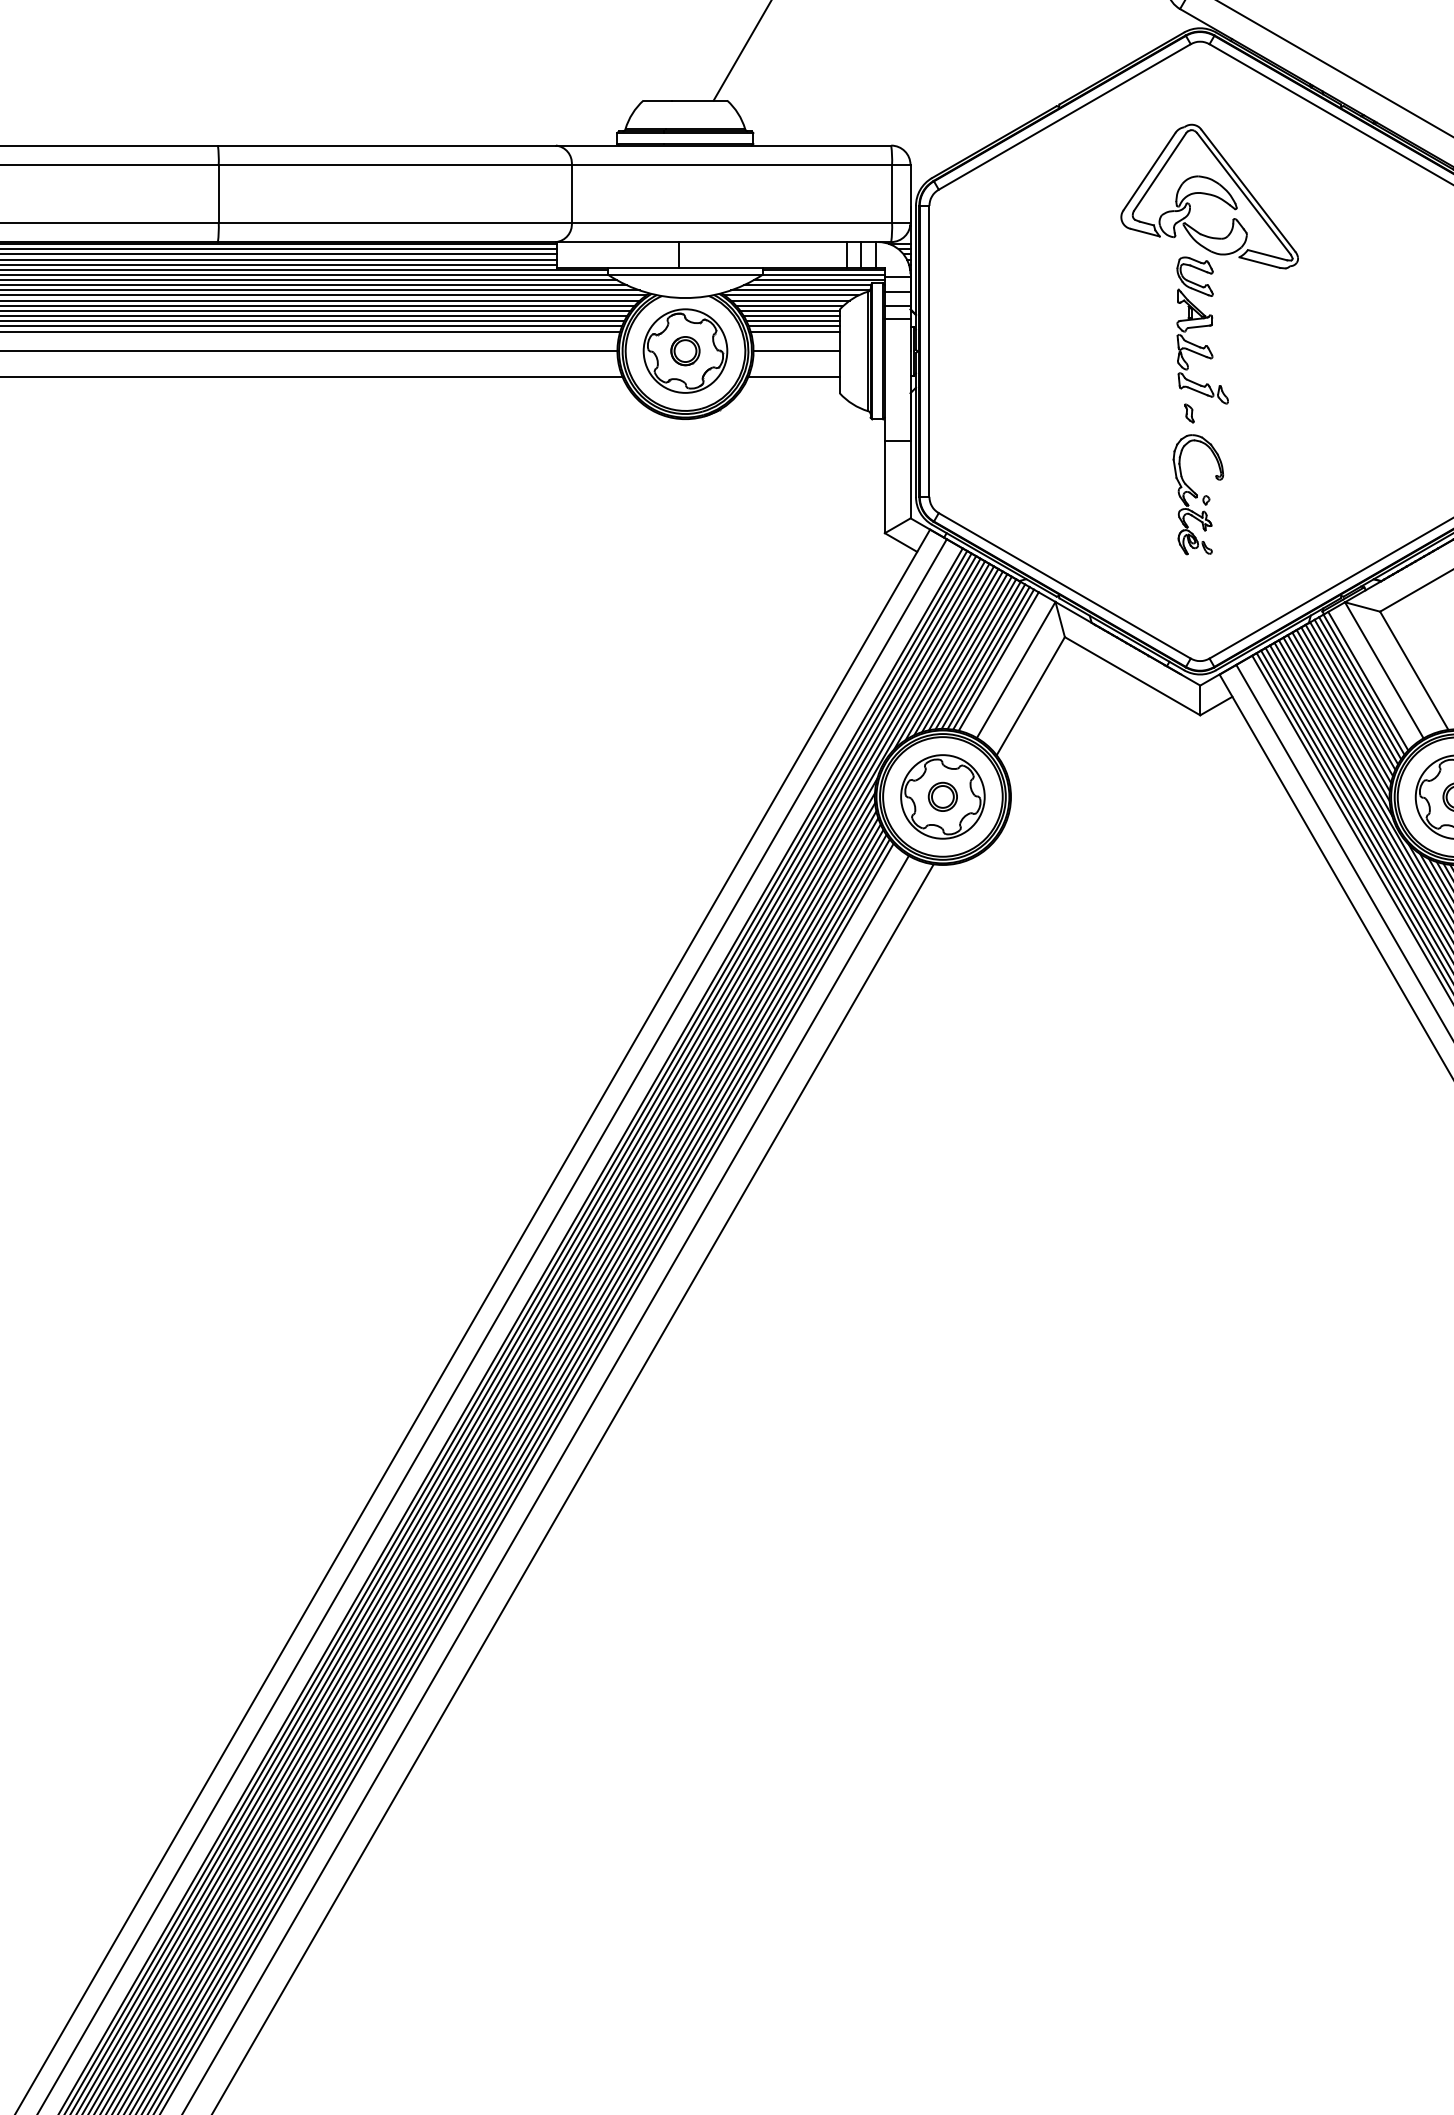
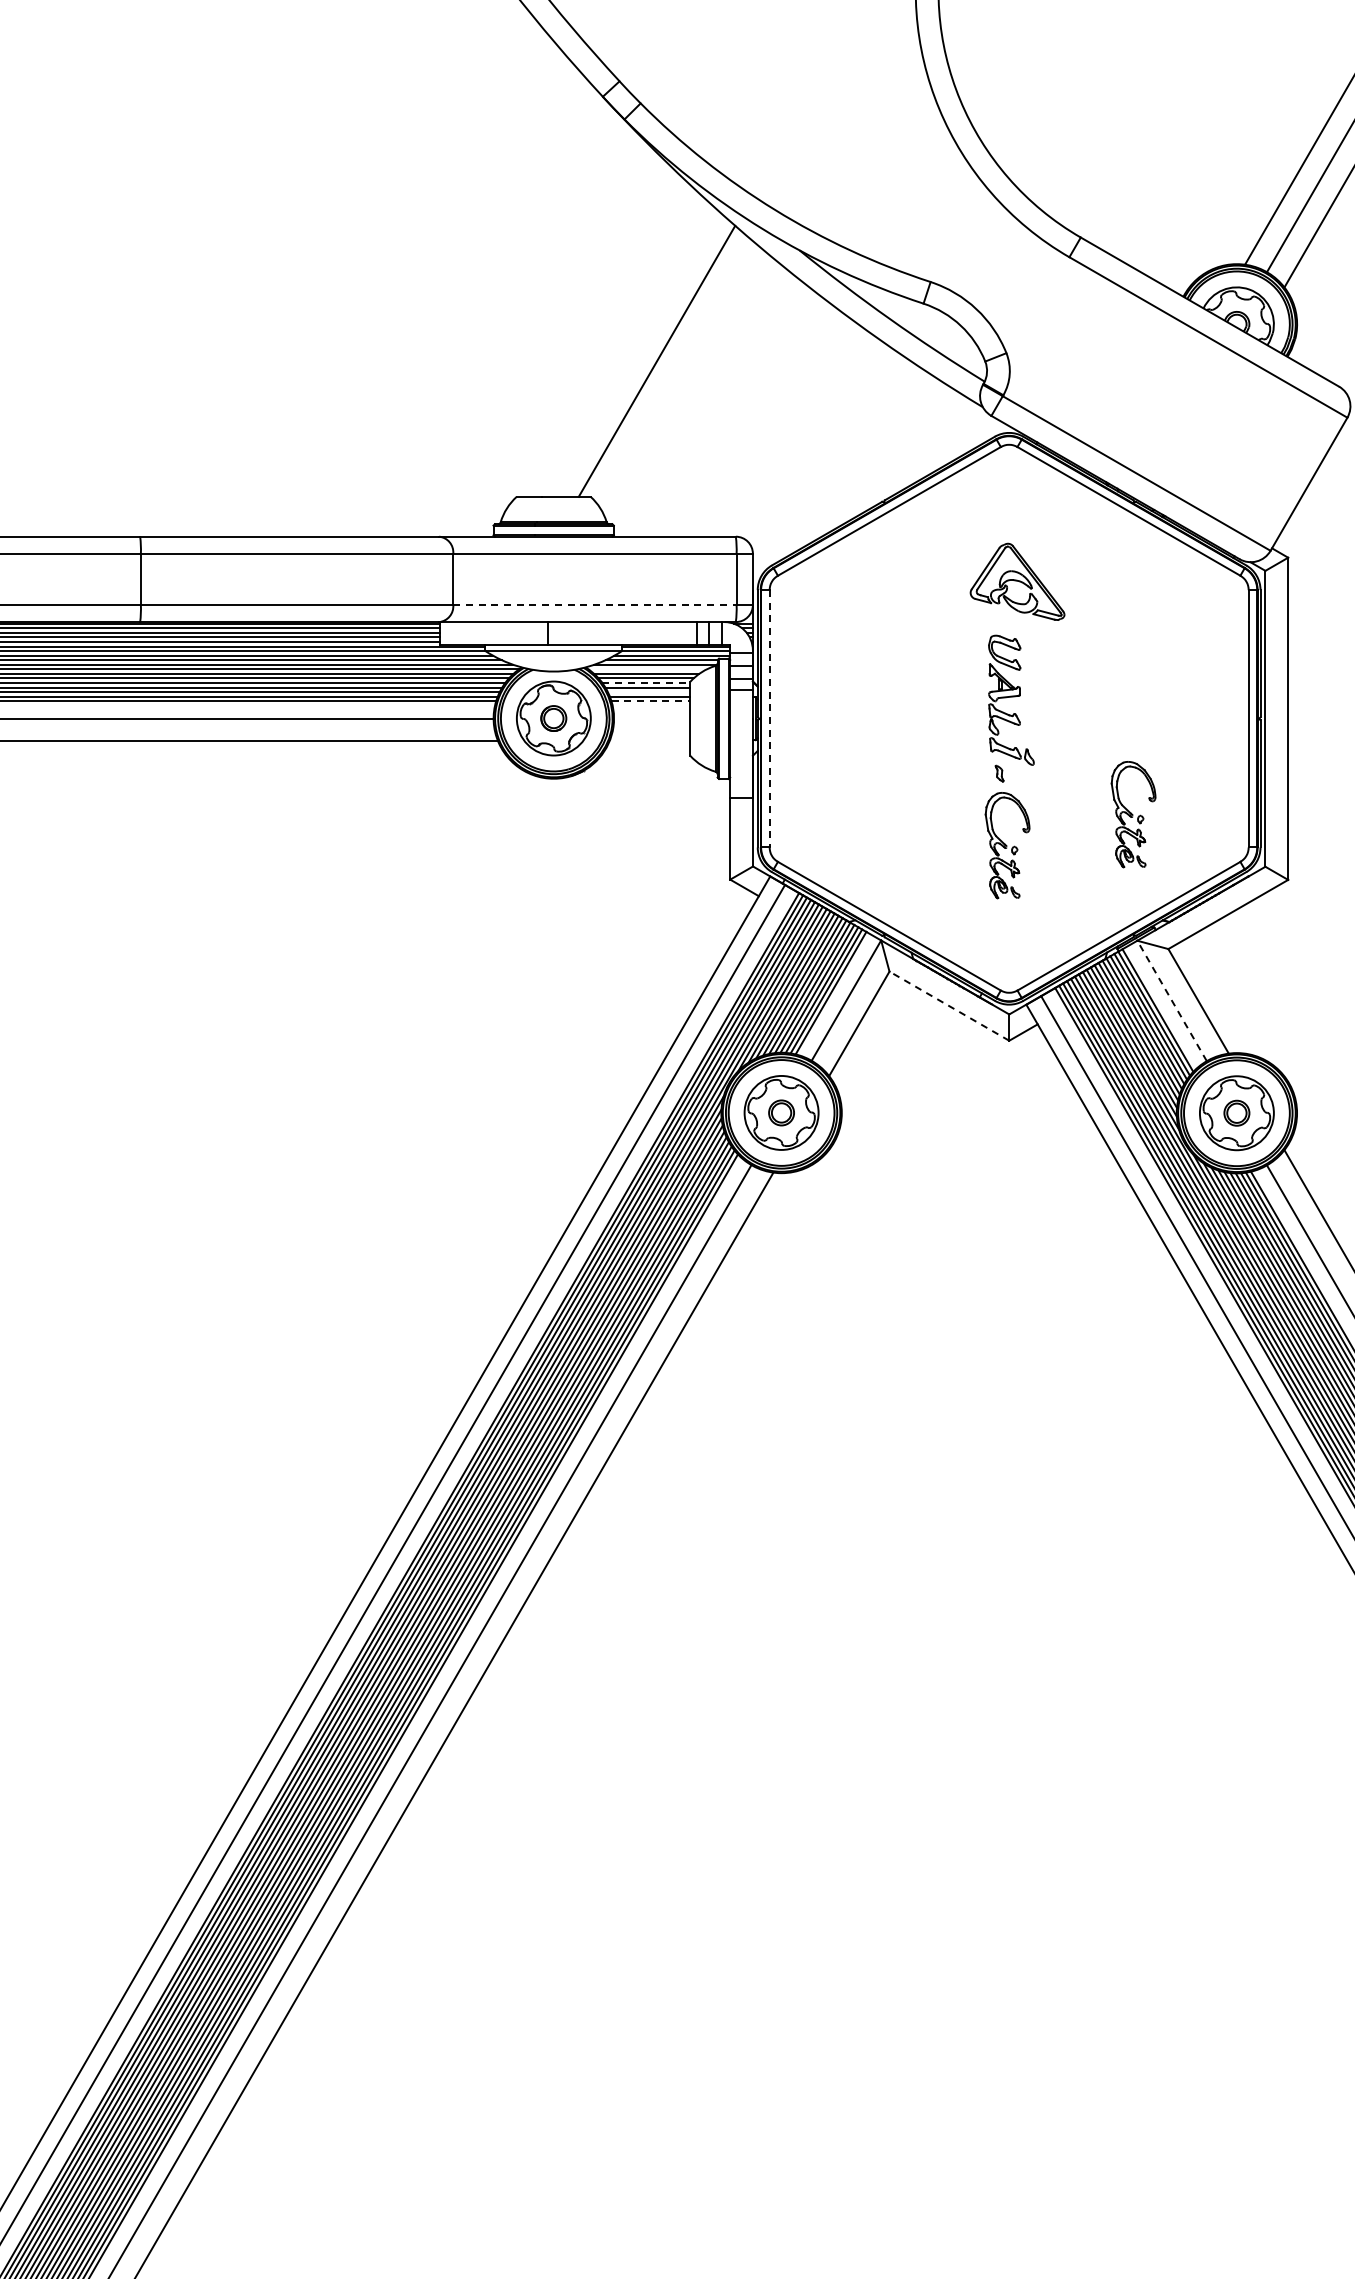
part: (1209, 196) -> (1017, 581), size x0.6
line: (731, 223) -> (594, 605), solid -> dashed
line: (791, 295) -> (647, 669), removed
line: (790, 311) -> (646, 683), solid -> dashed
line: (792, 321) -> (648, 692), removed
line: (795, 331) -> (651, 701), solid -> dashed
line: (797, 351) -> (652, 718), removed
line: (929, 351) -> (769, 718), solid -> dashed
line: (793, 377) -> (649, 741), removed
part: (1340, 459) -> (1133, 814), added
line: (1383, 669) -> (1171, 1000), solid -> dashed
line: (1131, 675) -> (948, 1005), solid -> dashed

